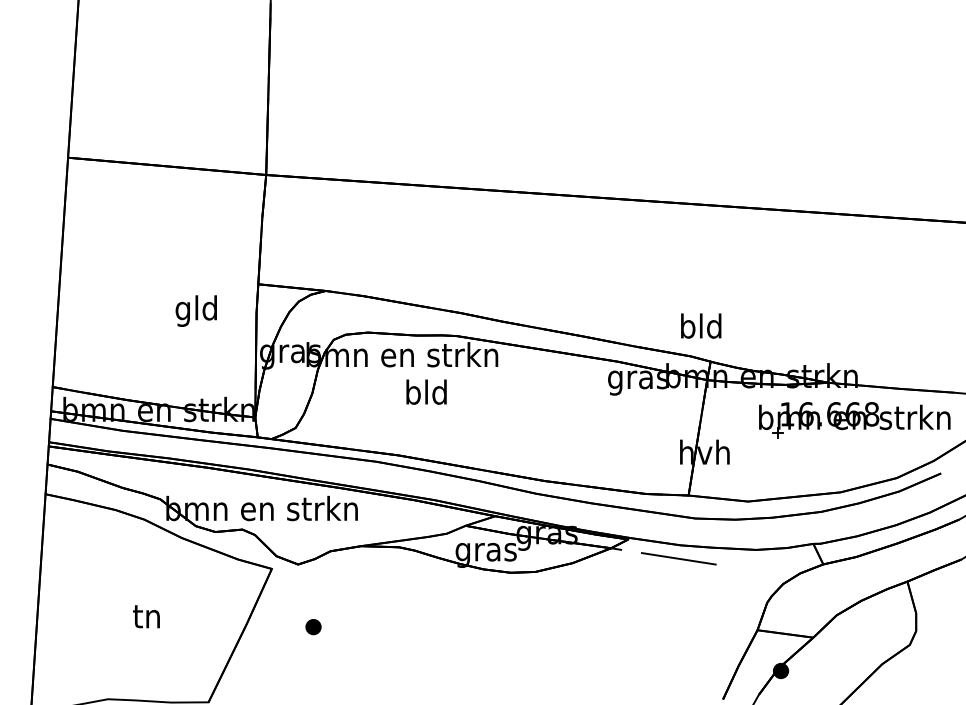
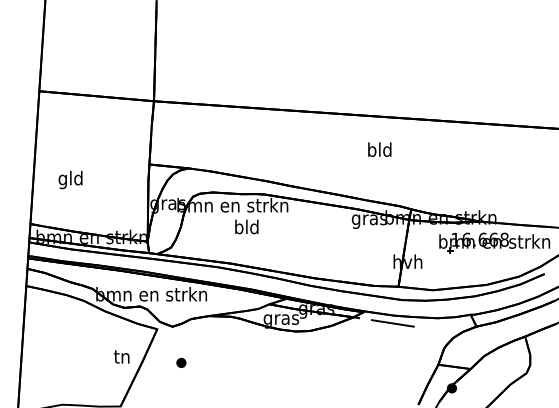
text: (196, 310) -> (70, 179), moved
text: (700, 325) -> (379, 149), moved
text: (146, 615) -> (121, 356), moved

